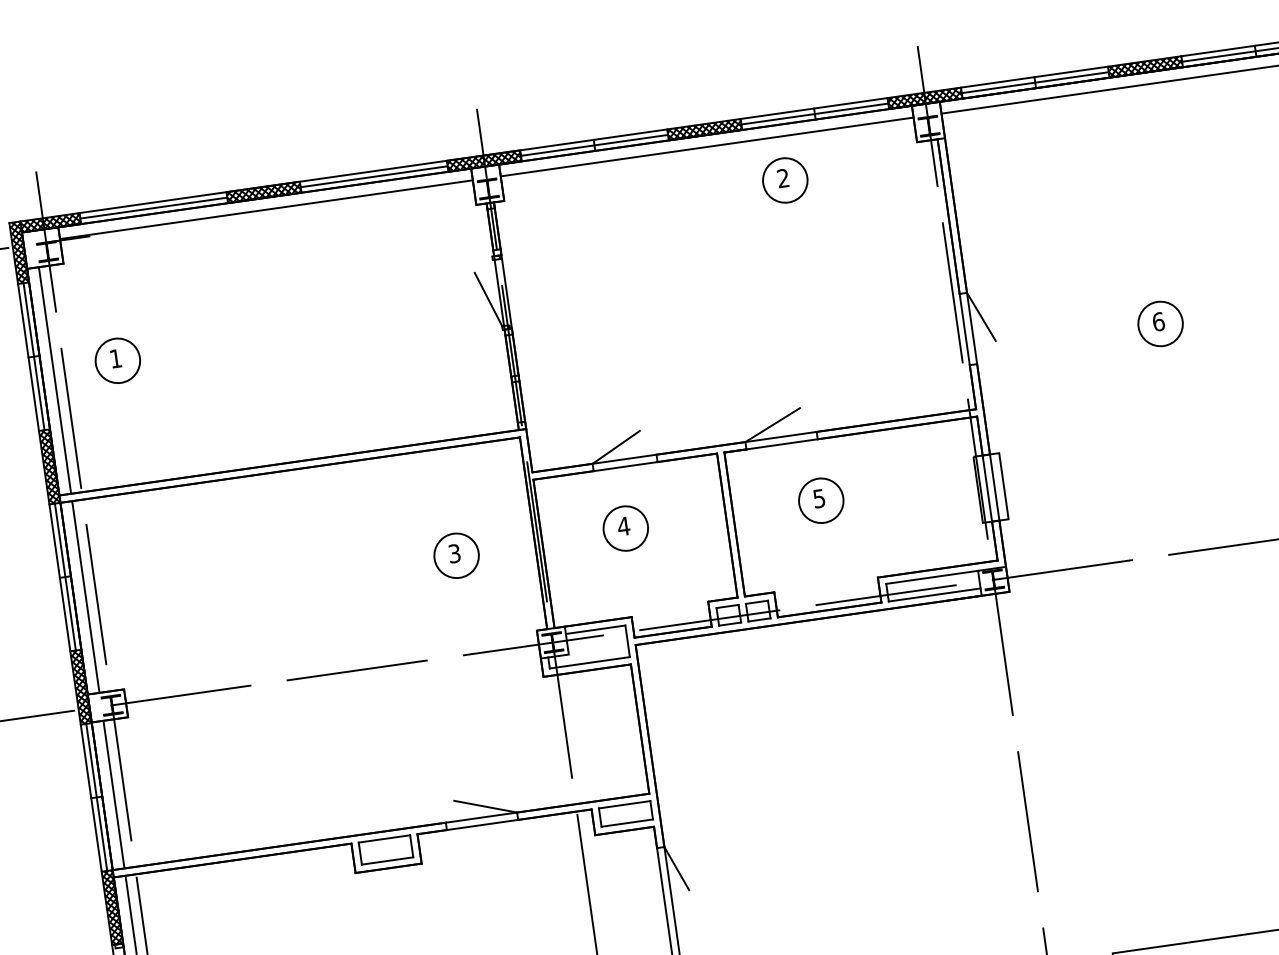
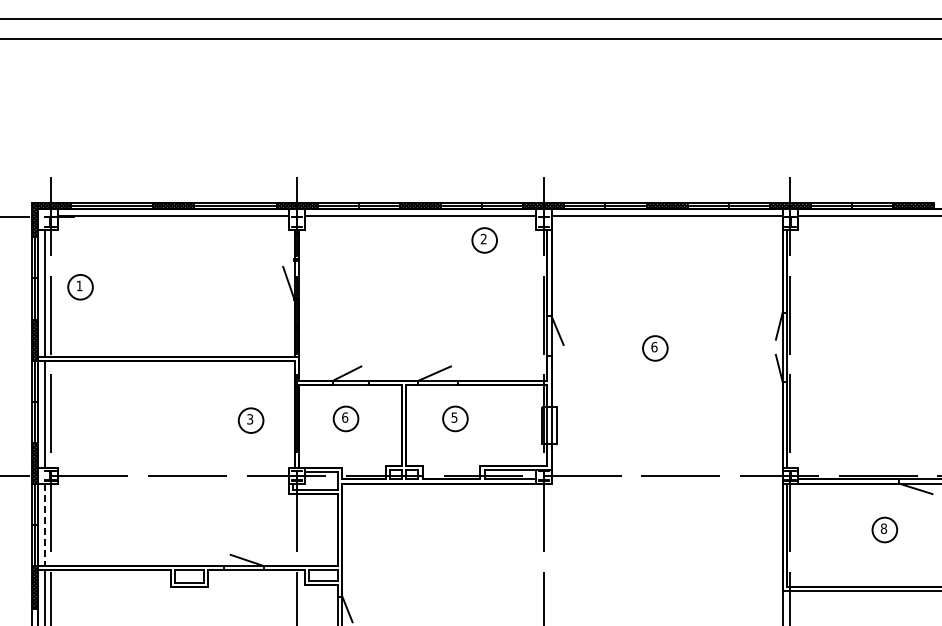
part: (784, 180) -> (484, 240), moved
text: (622, 526) -> (344, 417), 4 -> 6
line: (114, 795) -> (44, 525), solid -> dashed

